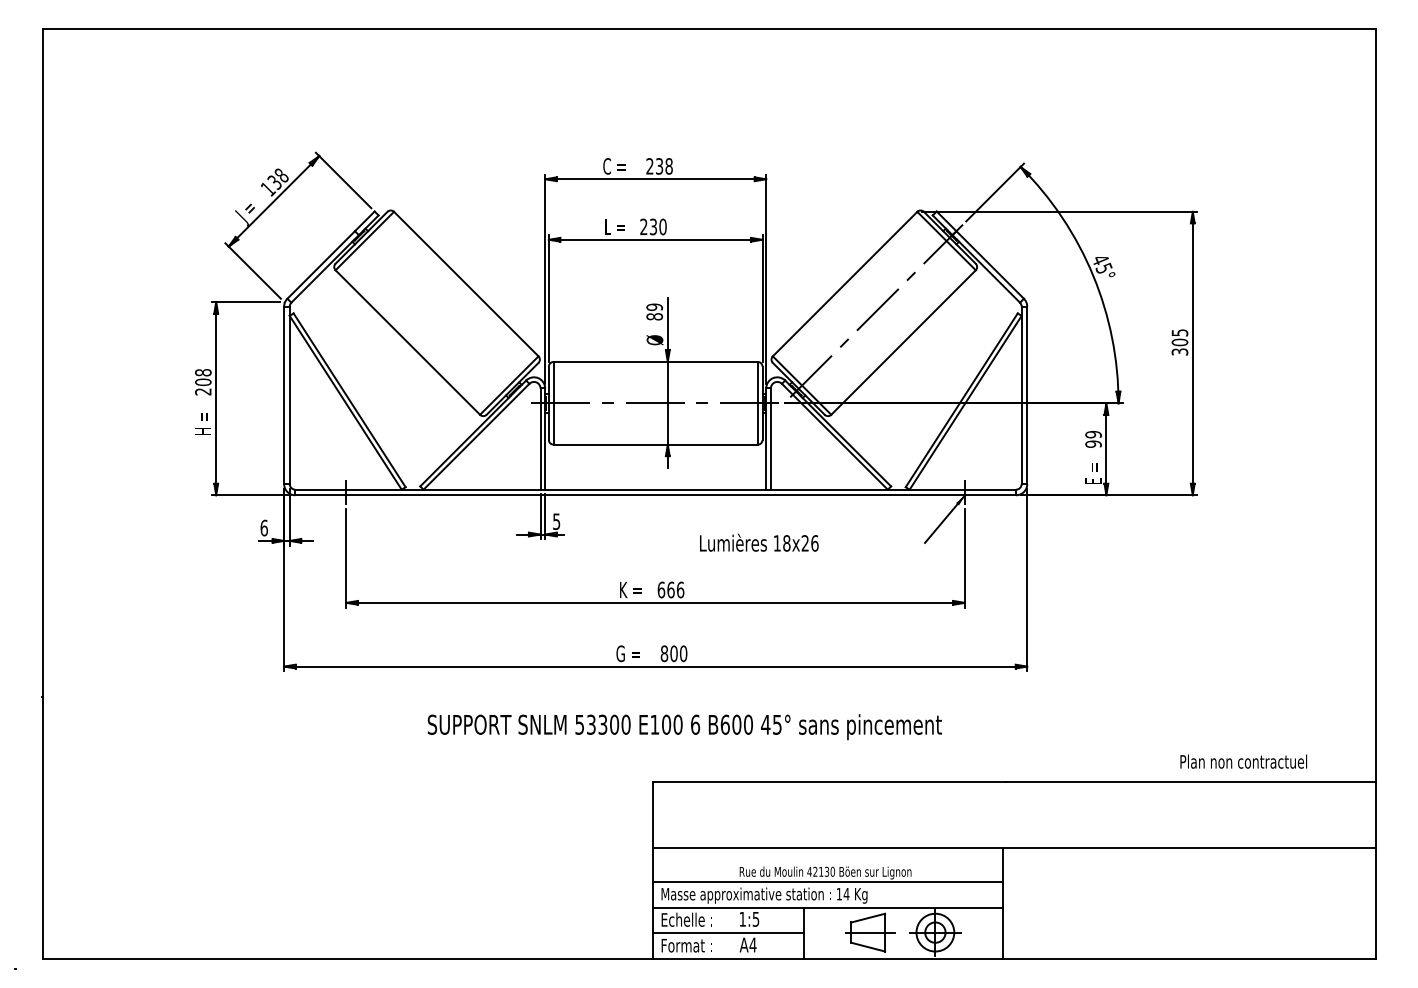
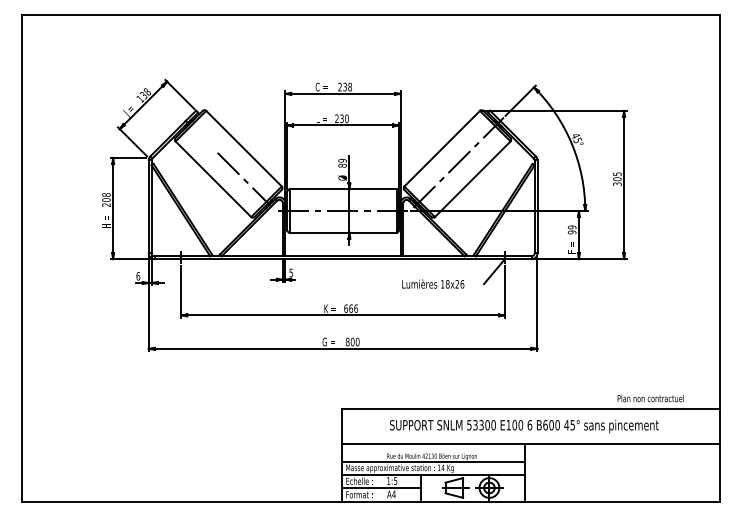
line: (465, 341) -> (243, 178), added
text: (759, 541) -> (433, 283), moved
text: (685, 727) -> (524, 426), moved

